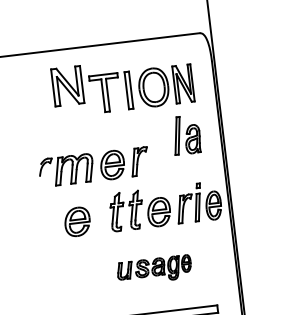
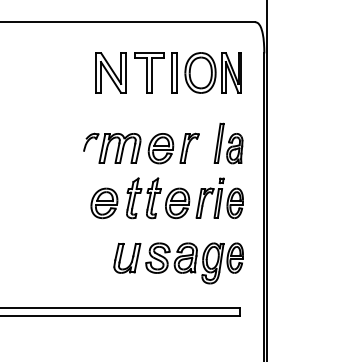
part: (67, 85) -> (110, 72), moved
part: (186, 135) -> (228, 143), moved
part: (94, 167) -> (141, 148), moved
part: (165, 206) -> (184, 198), moved
part: (154, 270) -> (178, 263), size x1.67

